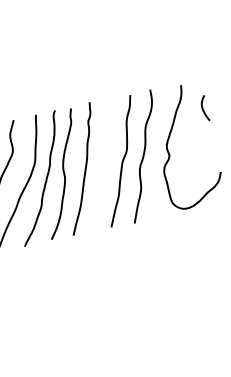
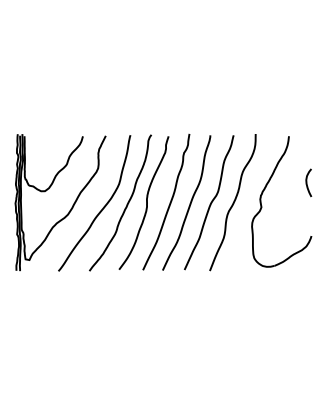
curve: (203, 108) -> (307, 182), moved
curve: (103, 165) -> (189, 203), added

